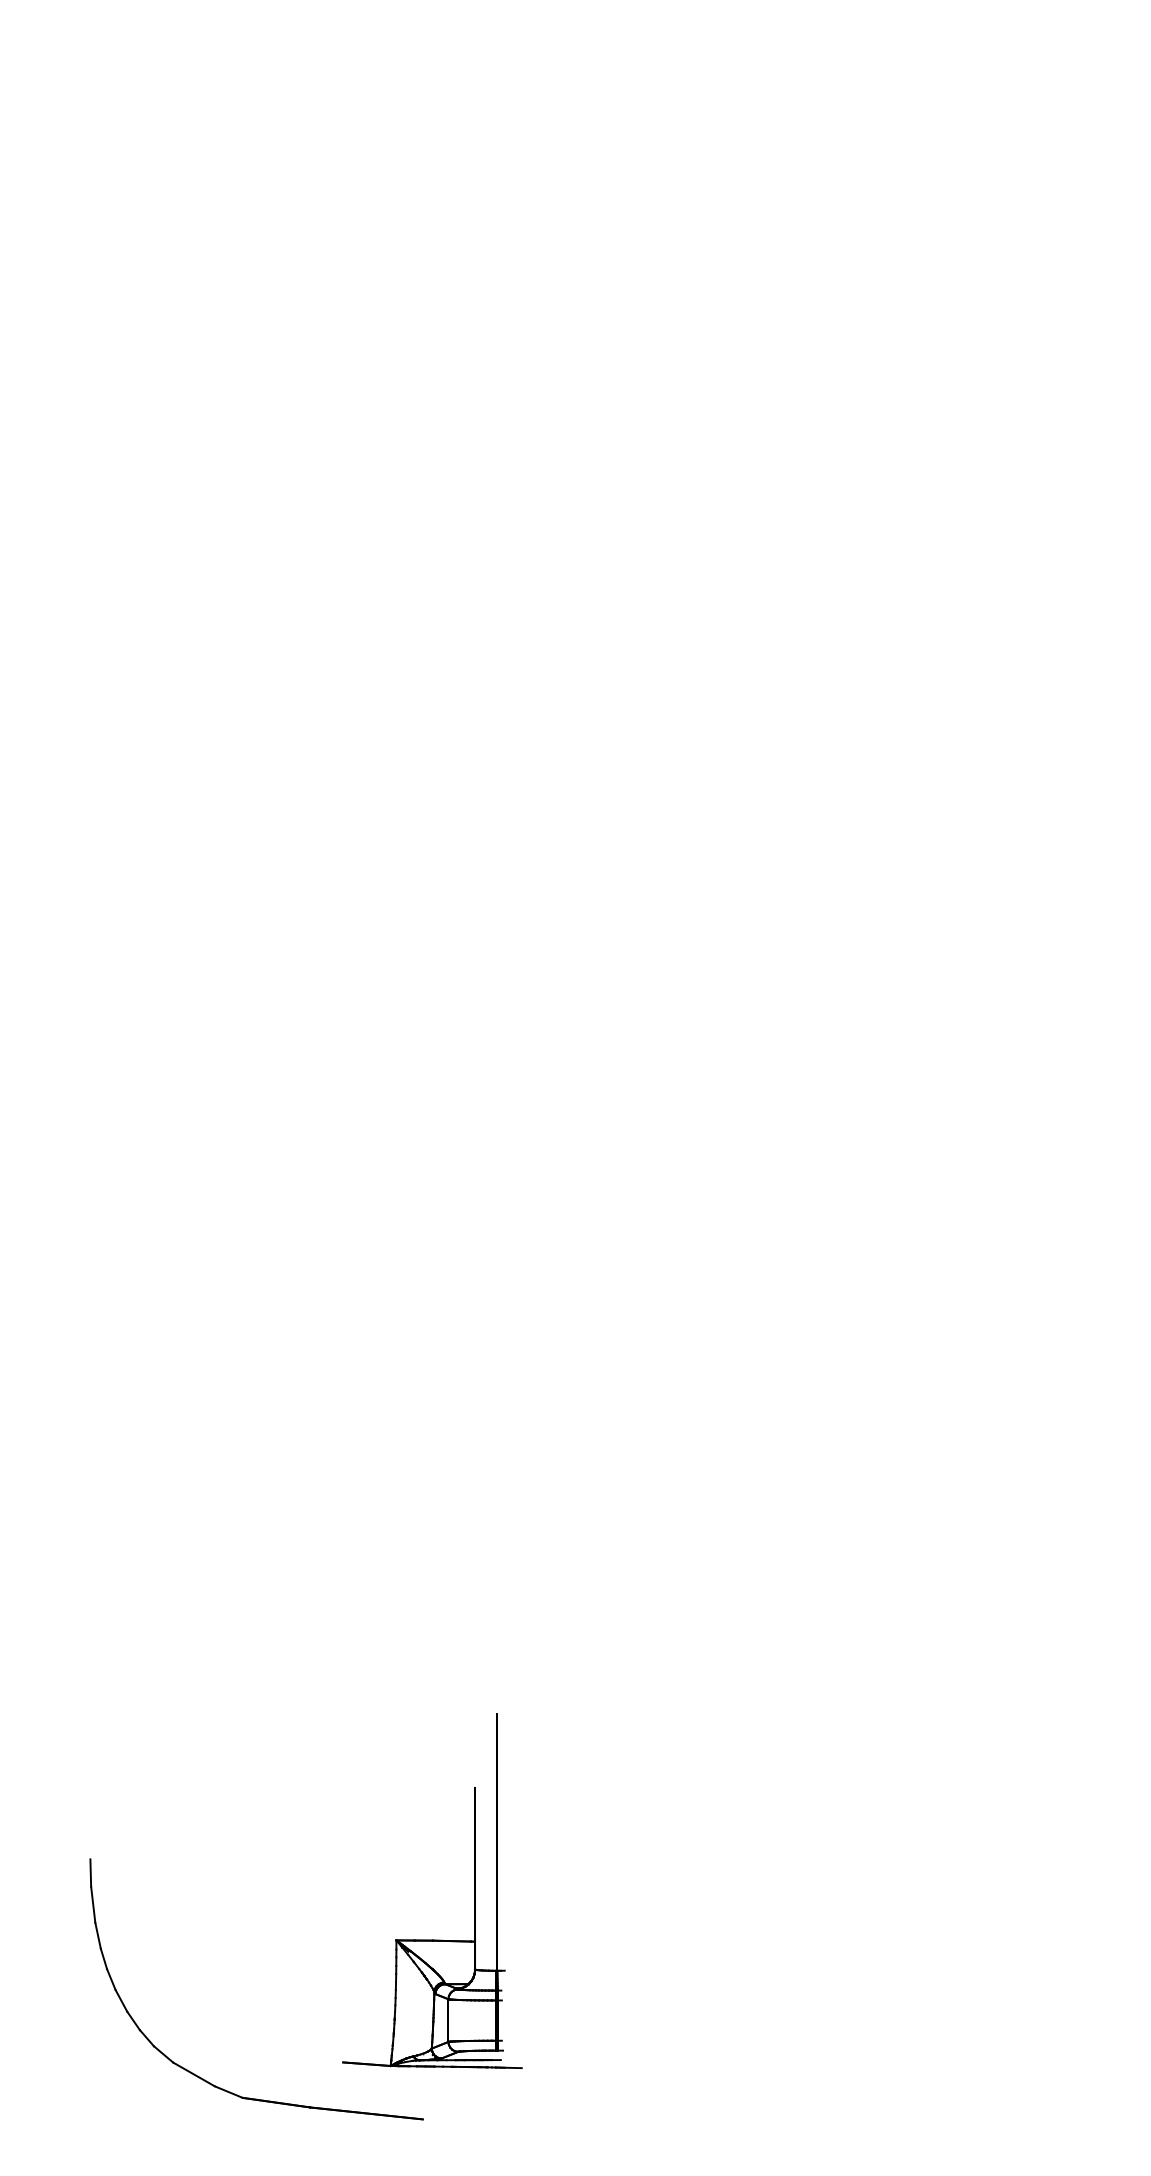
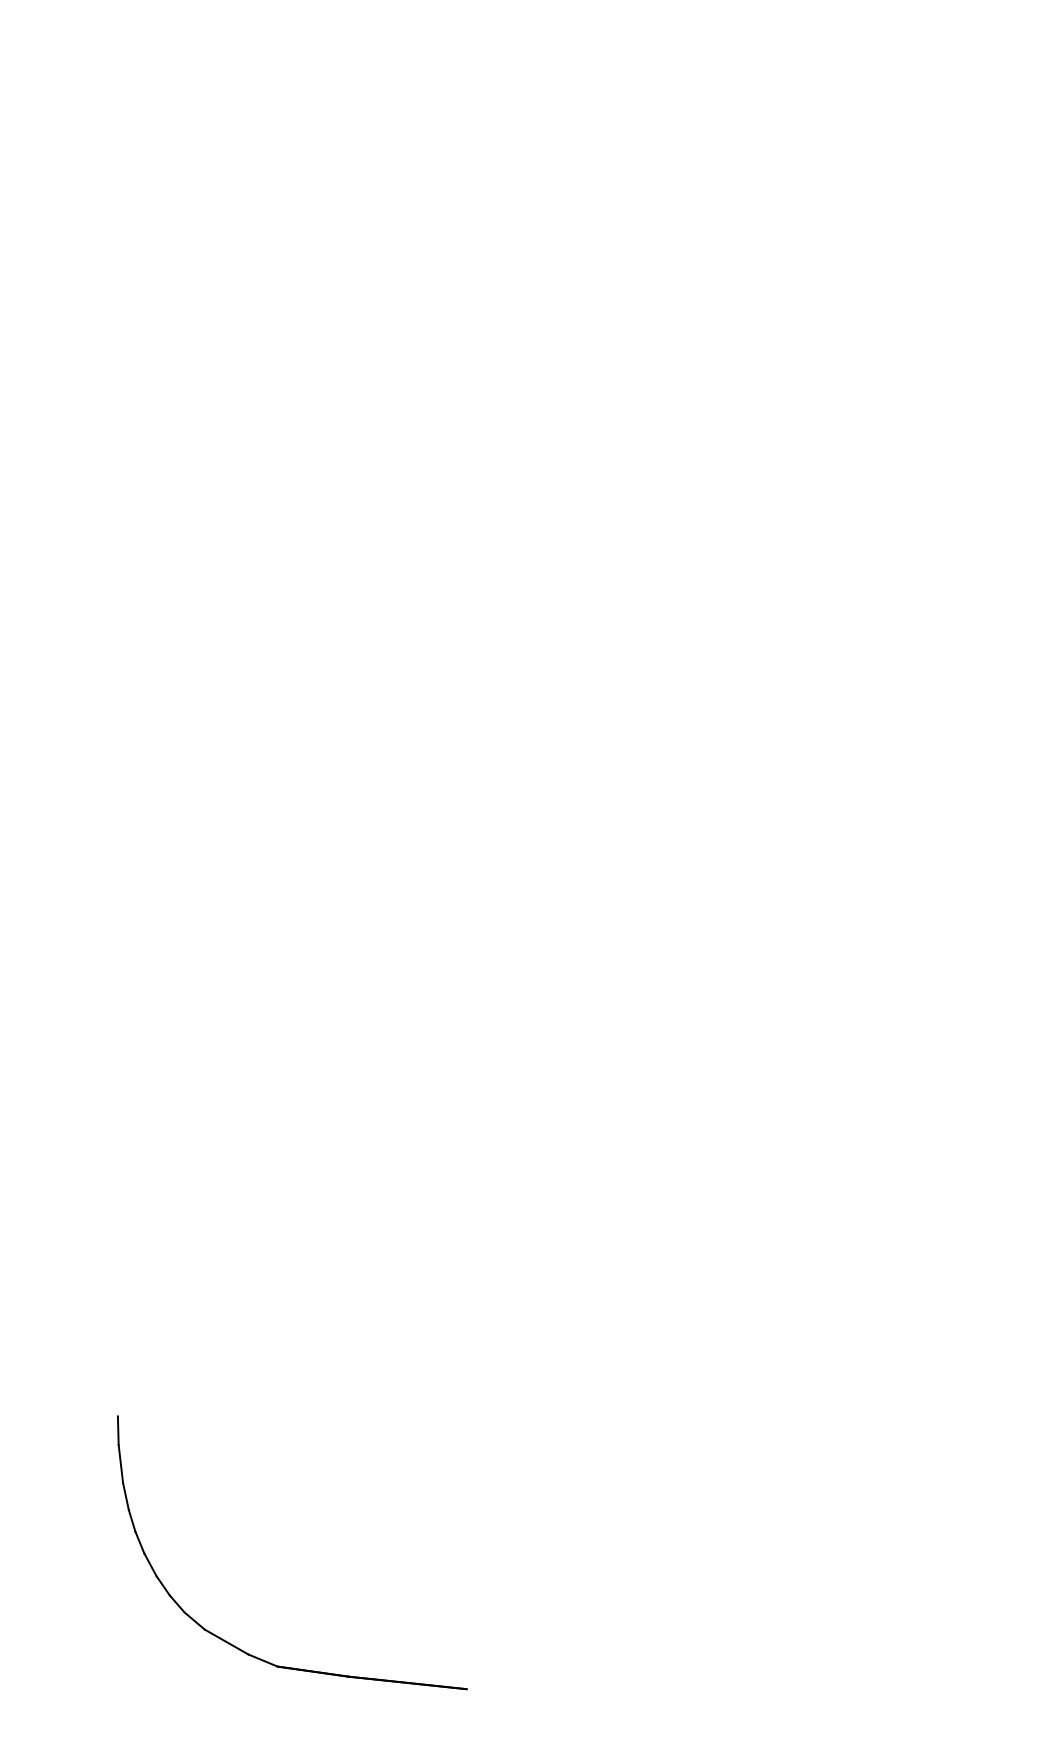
part: (474, 1890) -> (520, 1449), removed

